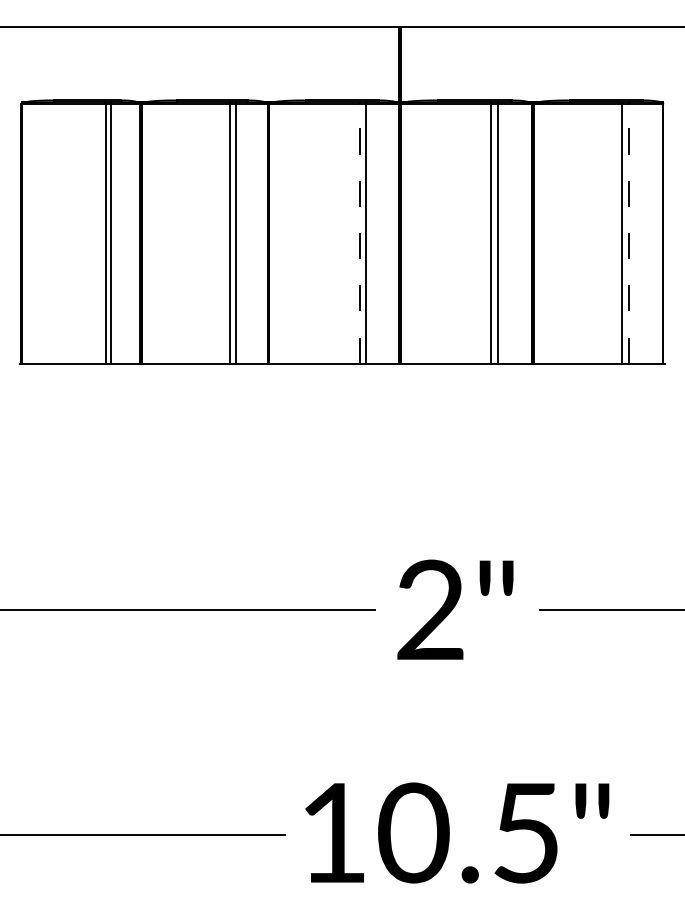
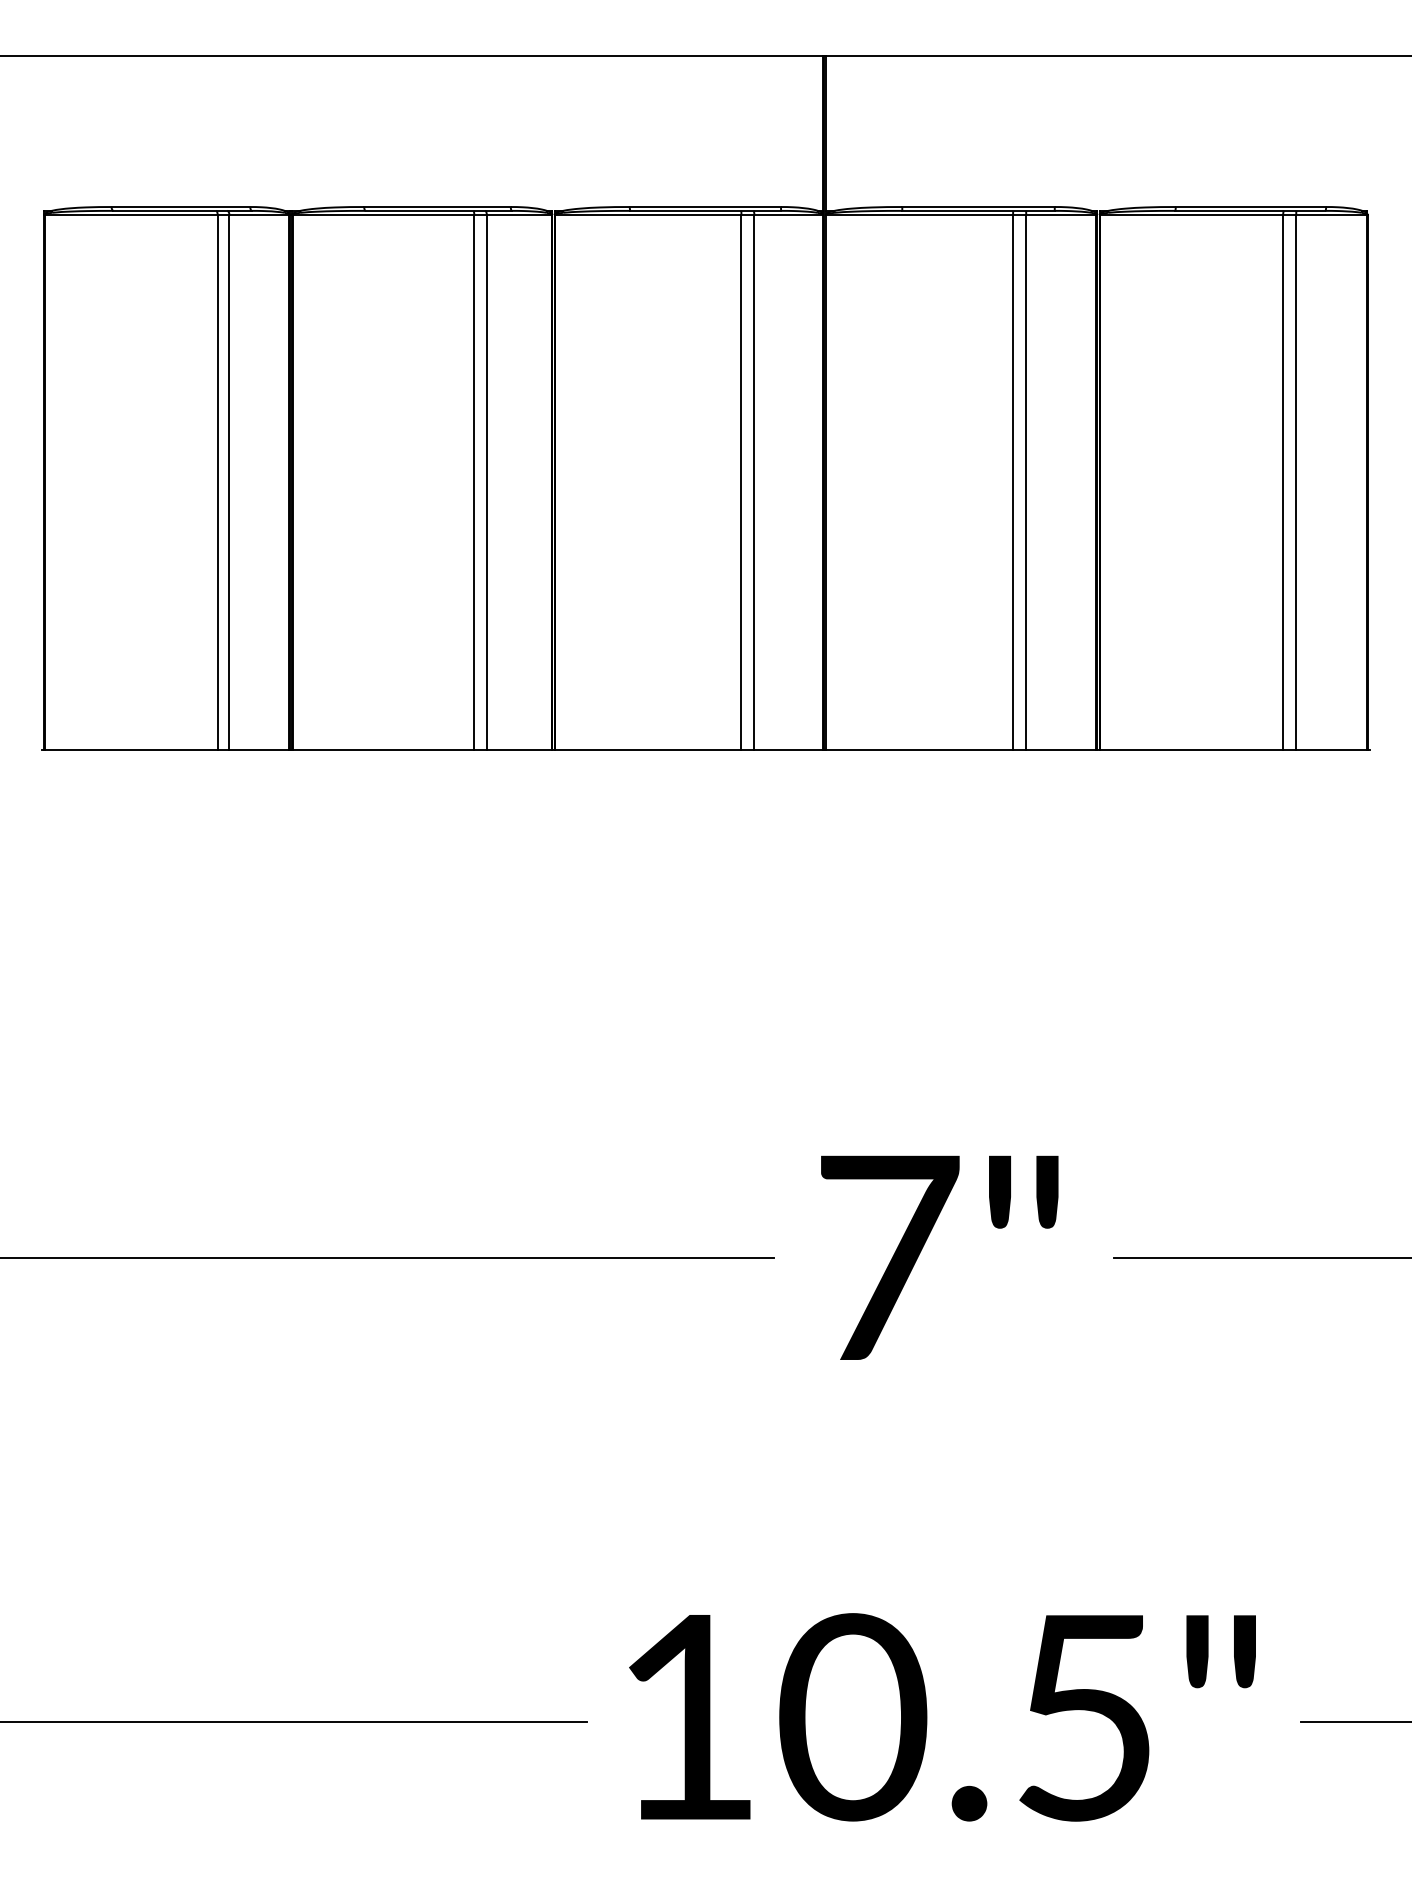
line: (359, 233) -> (741, 481), dashed -> solid
line: (628, 233) -> (1295, 481), dashed -> solid
text: (431, 609) -> (889, 1256), 2" -> 7"

